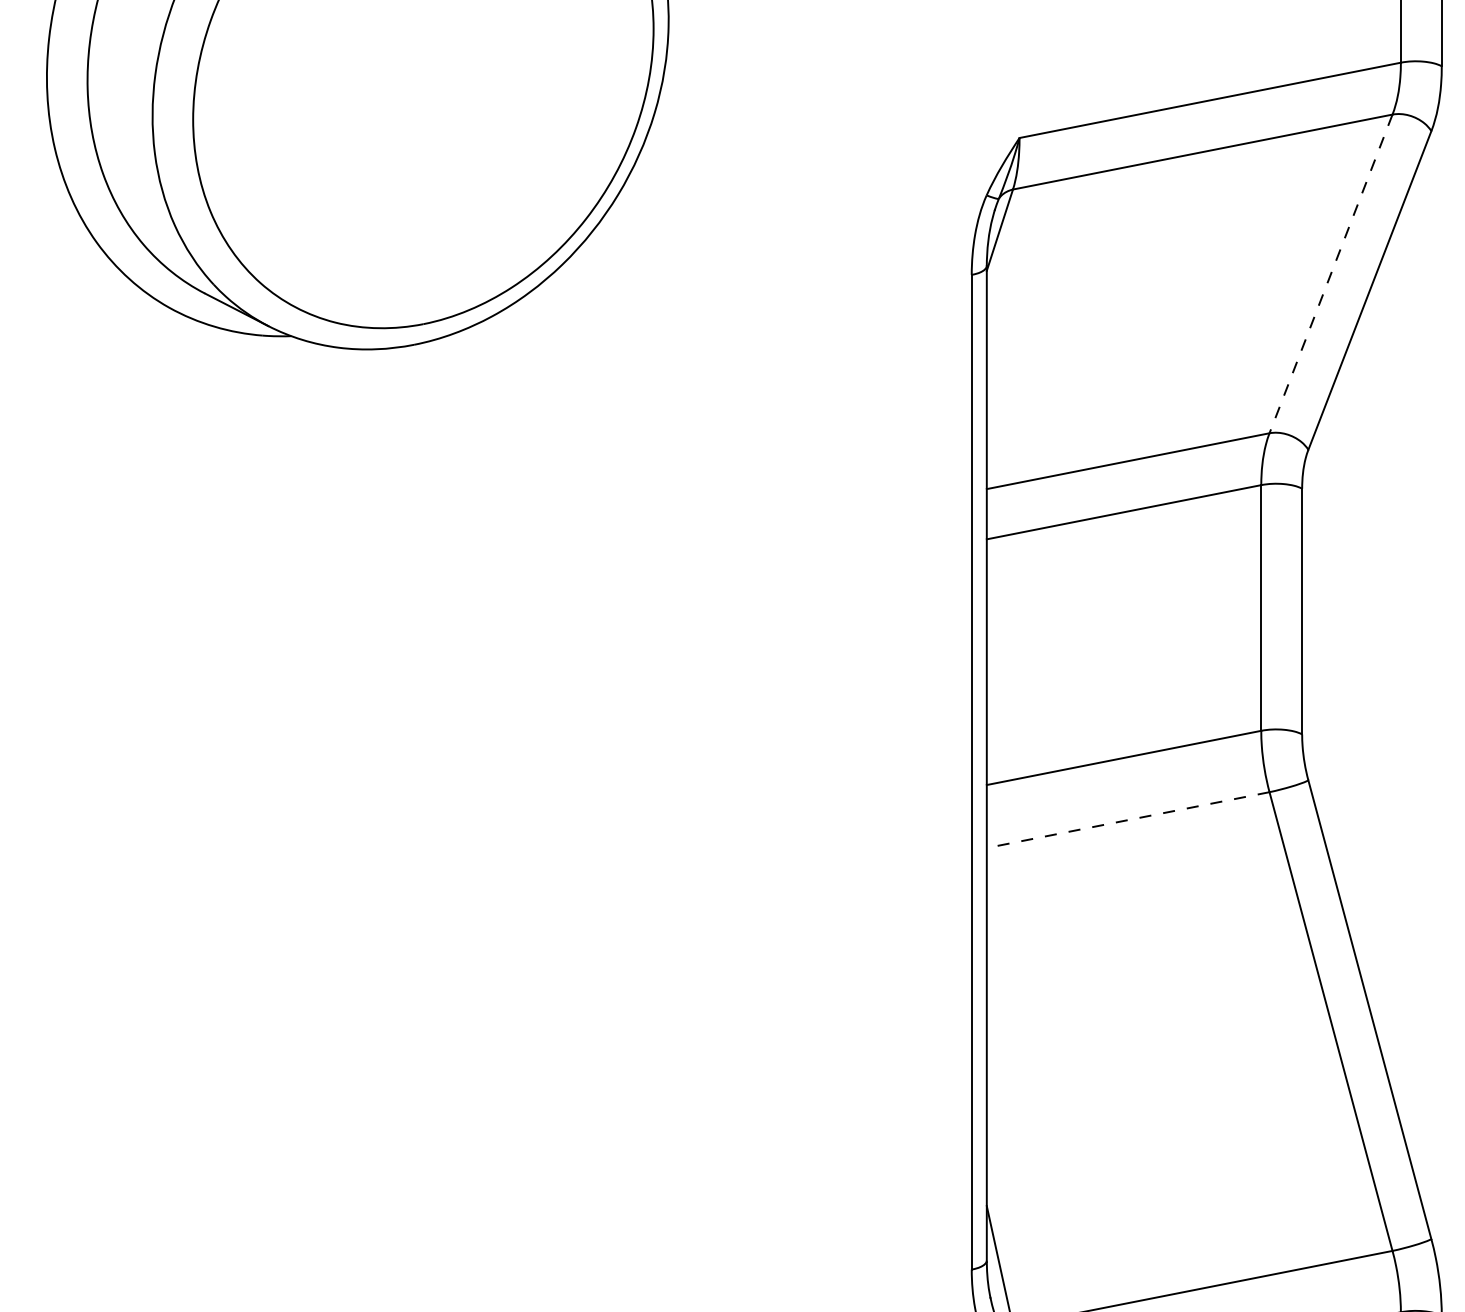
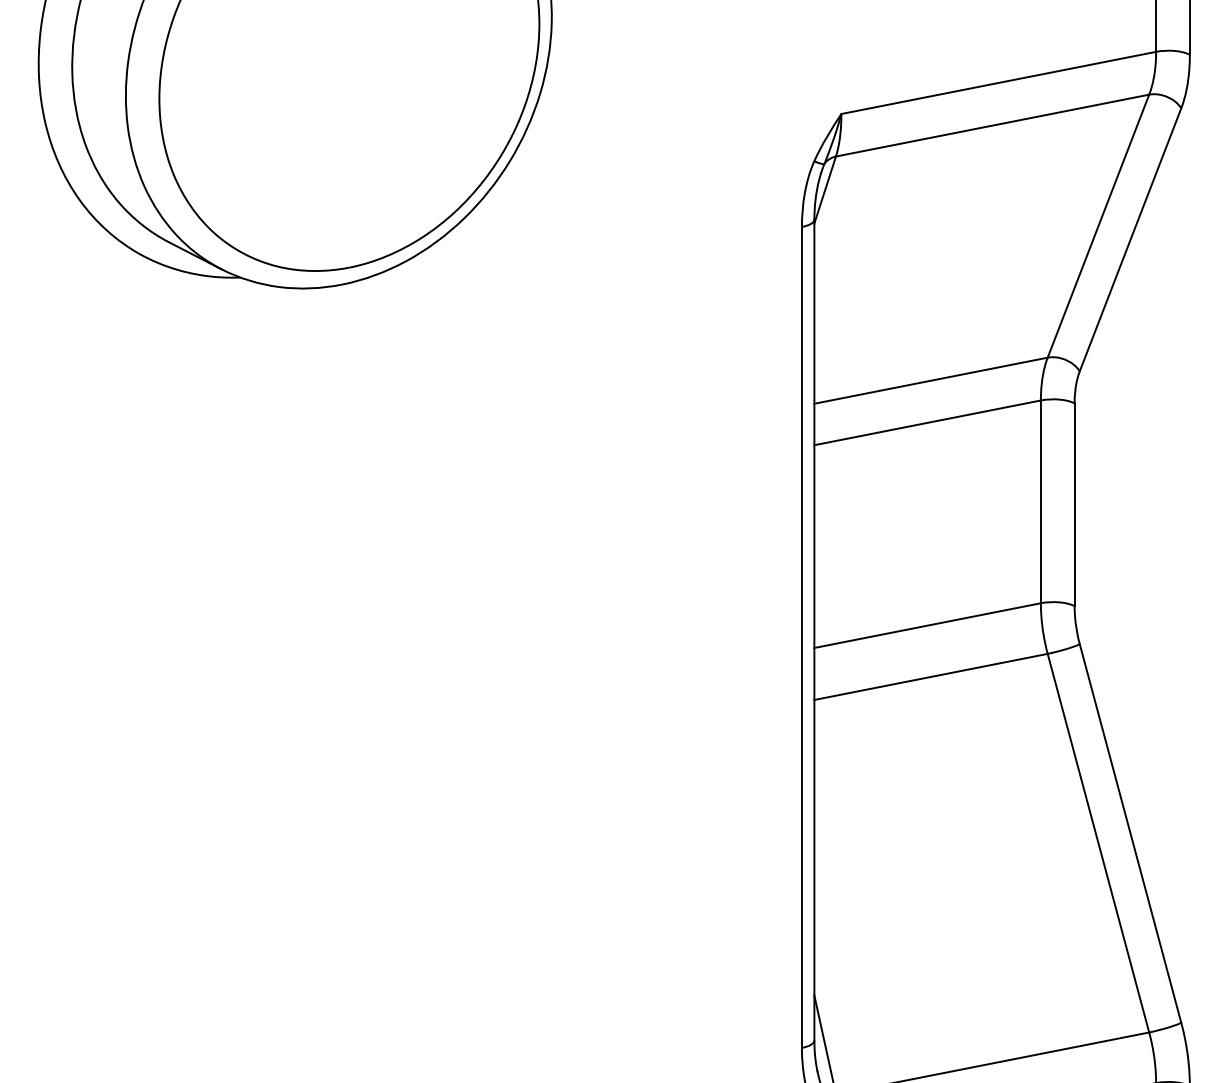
line: (1331, 274) -> (1098, 226), dashed -> solid
line: (1128, 819) -> (931, 676), dashed -> solid

